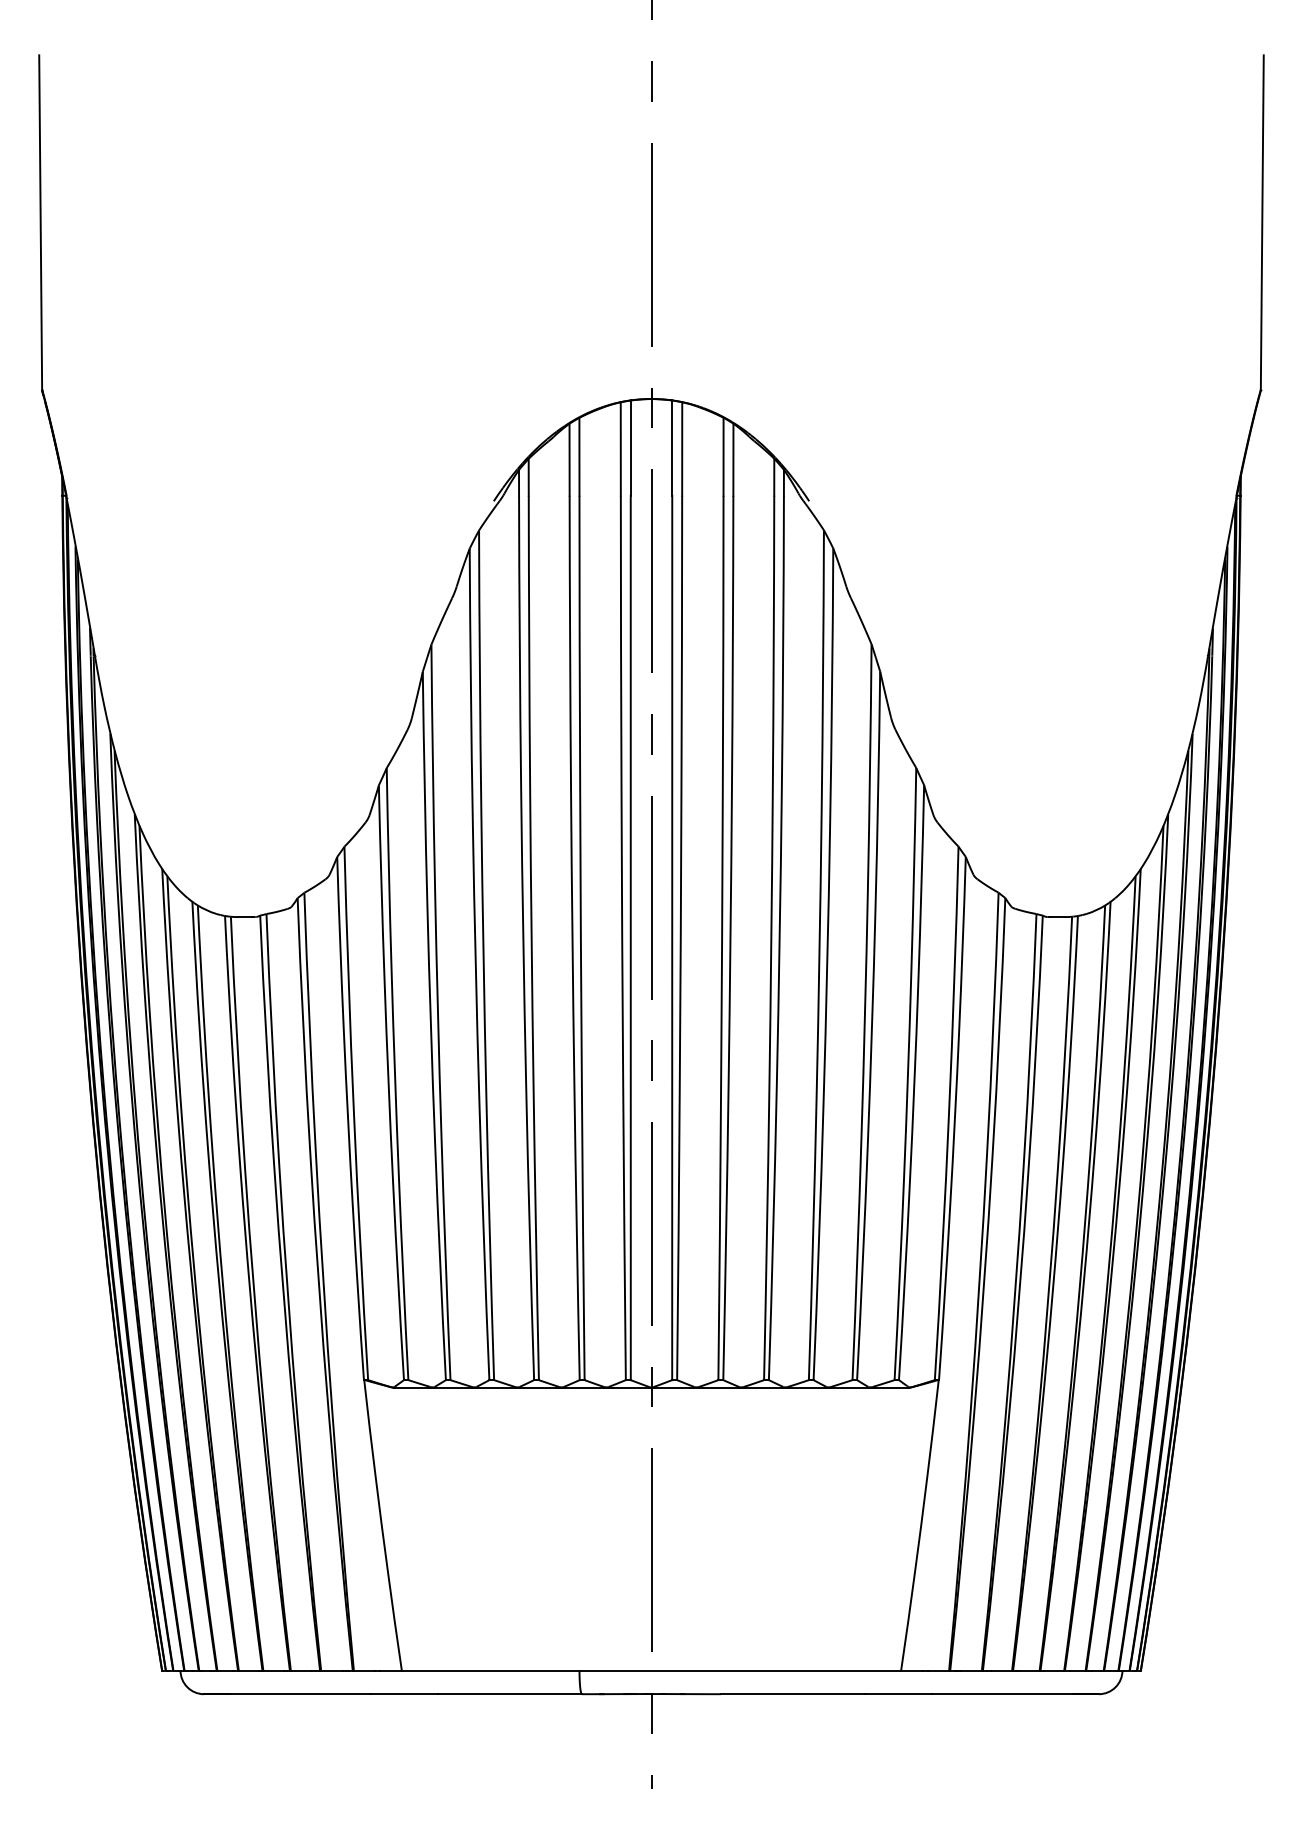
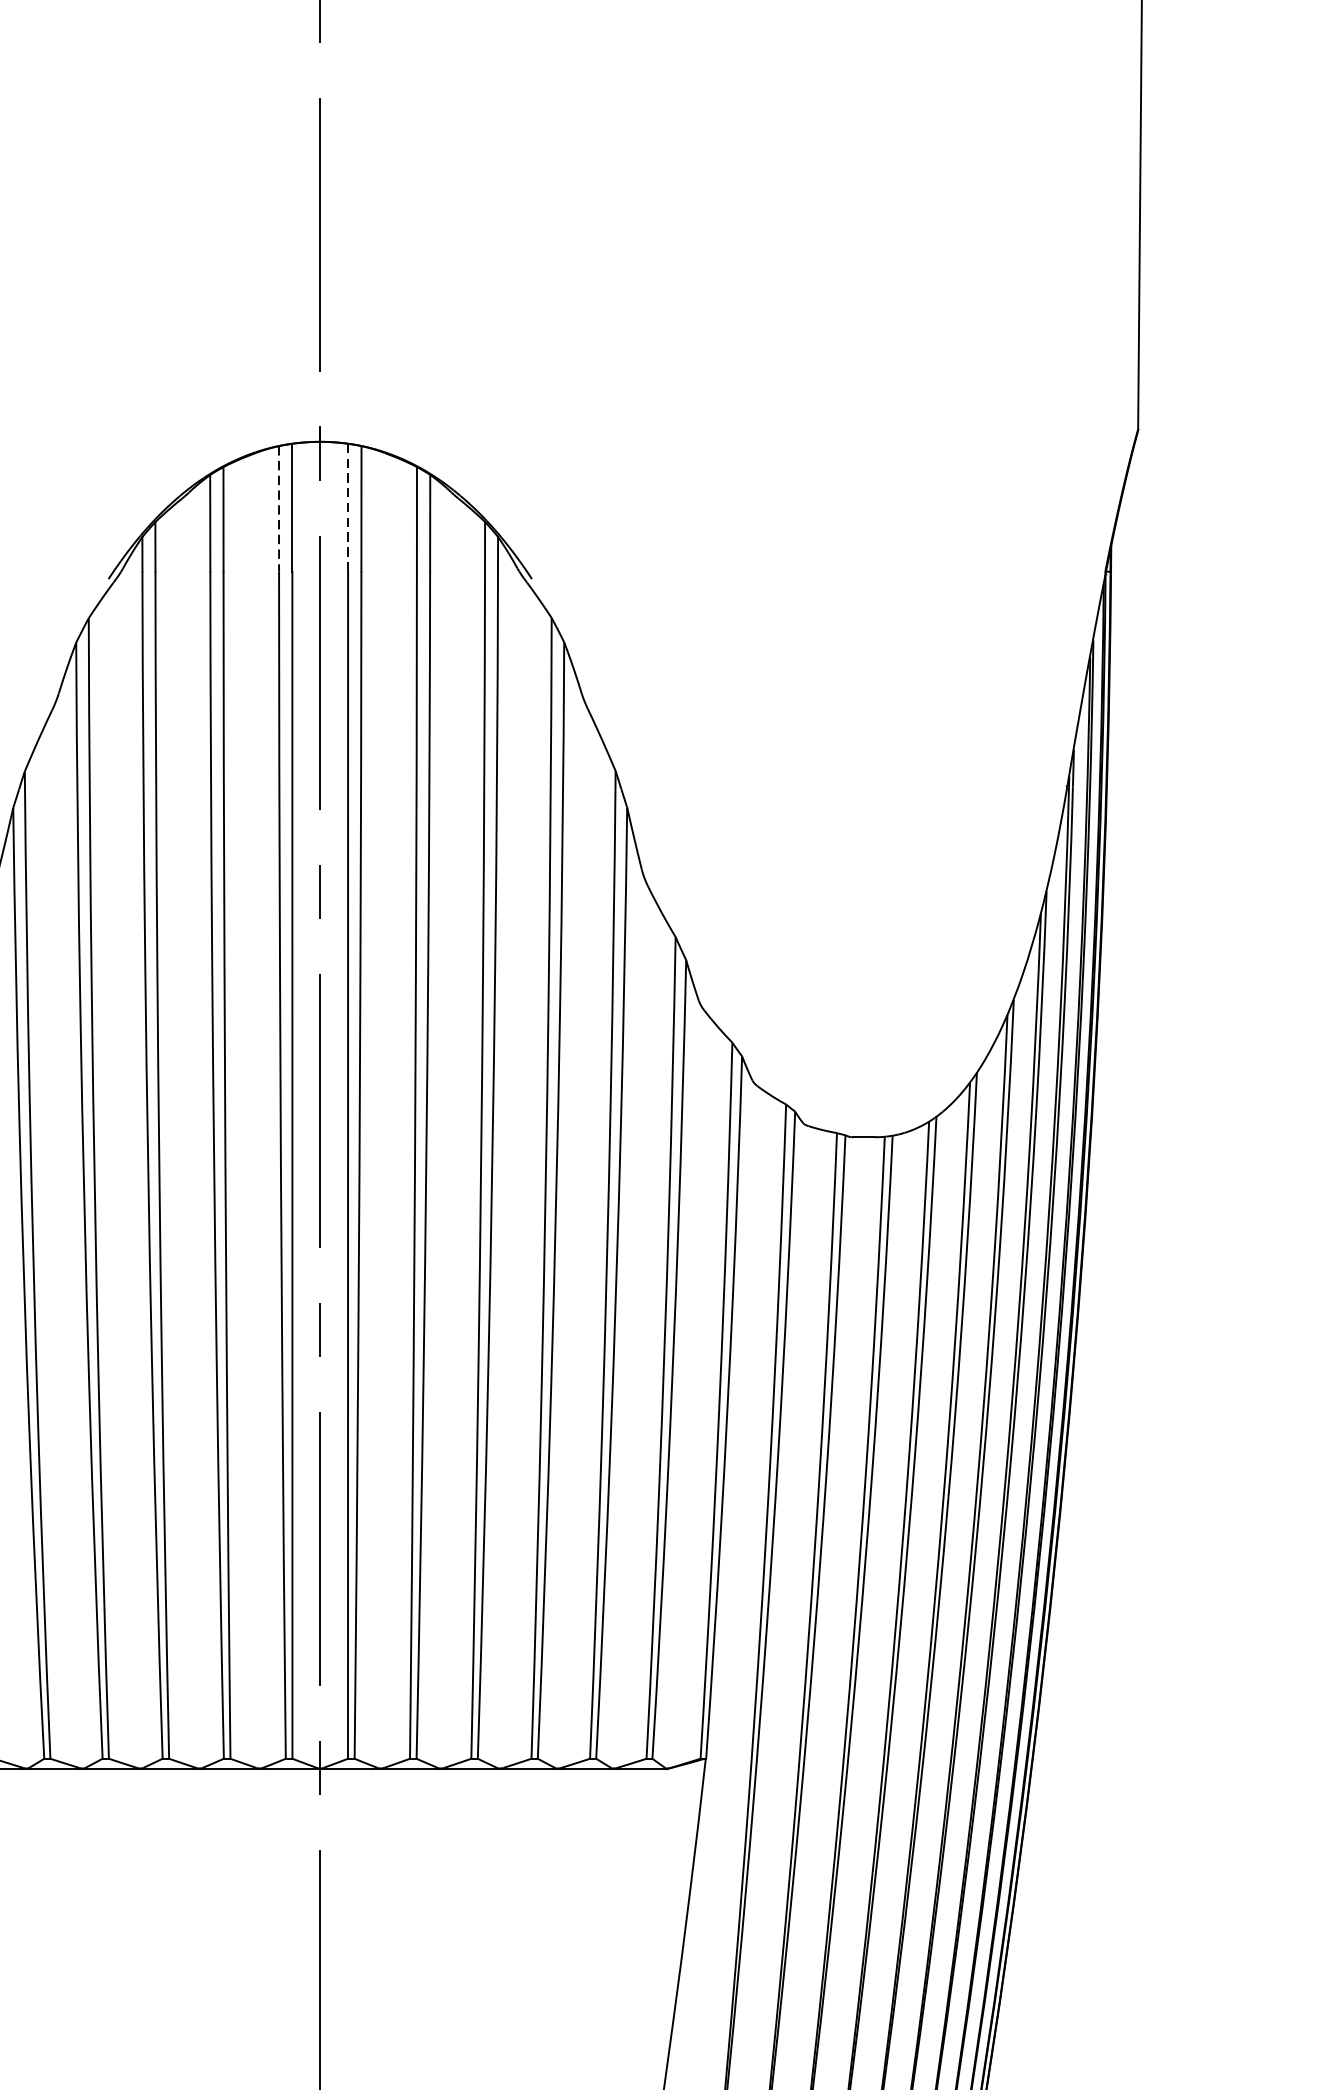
line: (672, 448) -> (348, 508), solid -> dashed
line: (620, 449) -> (278, 509), solid -> dashed

